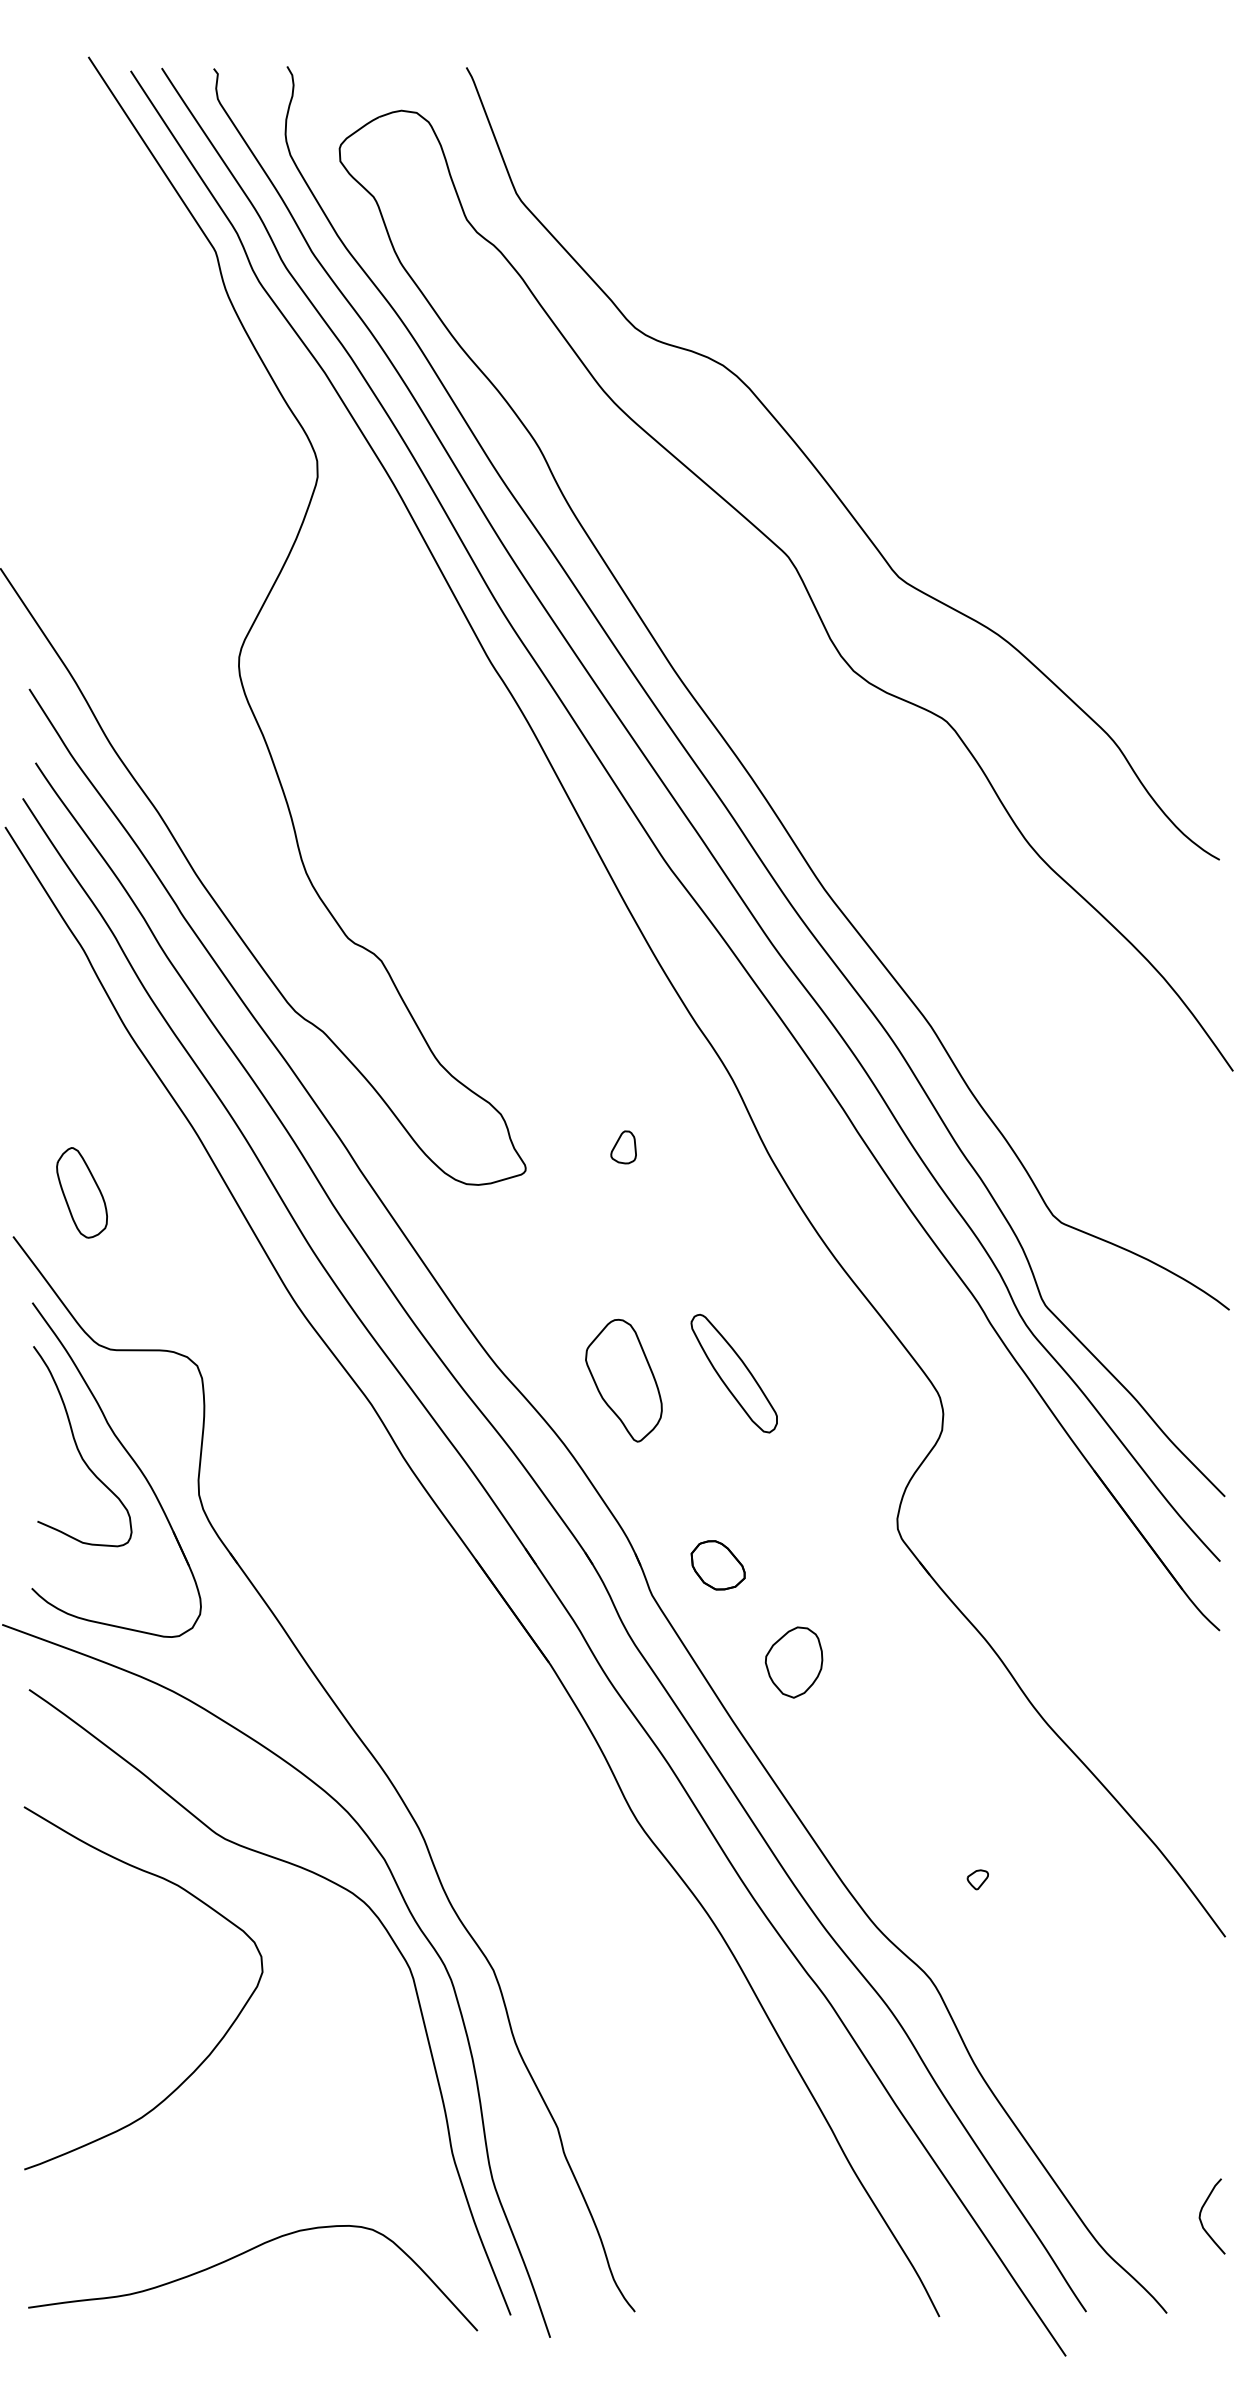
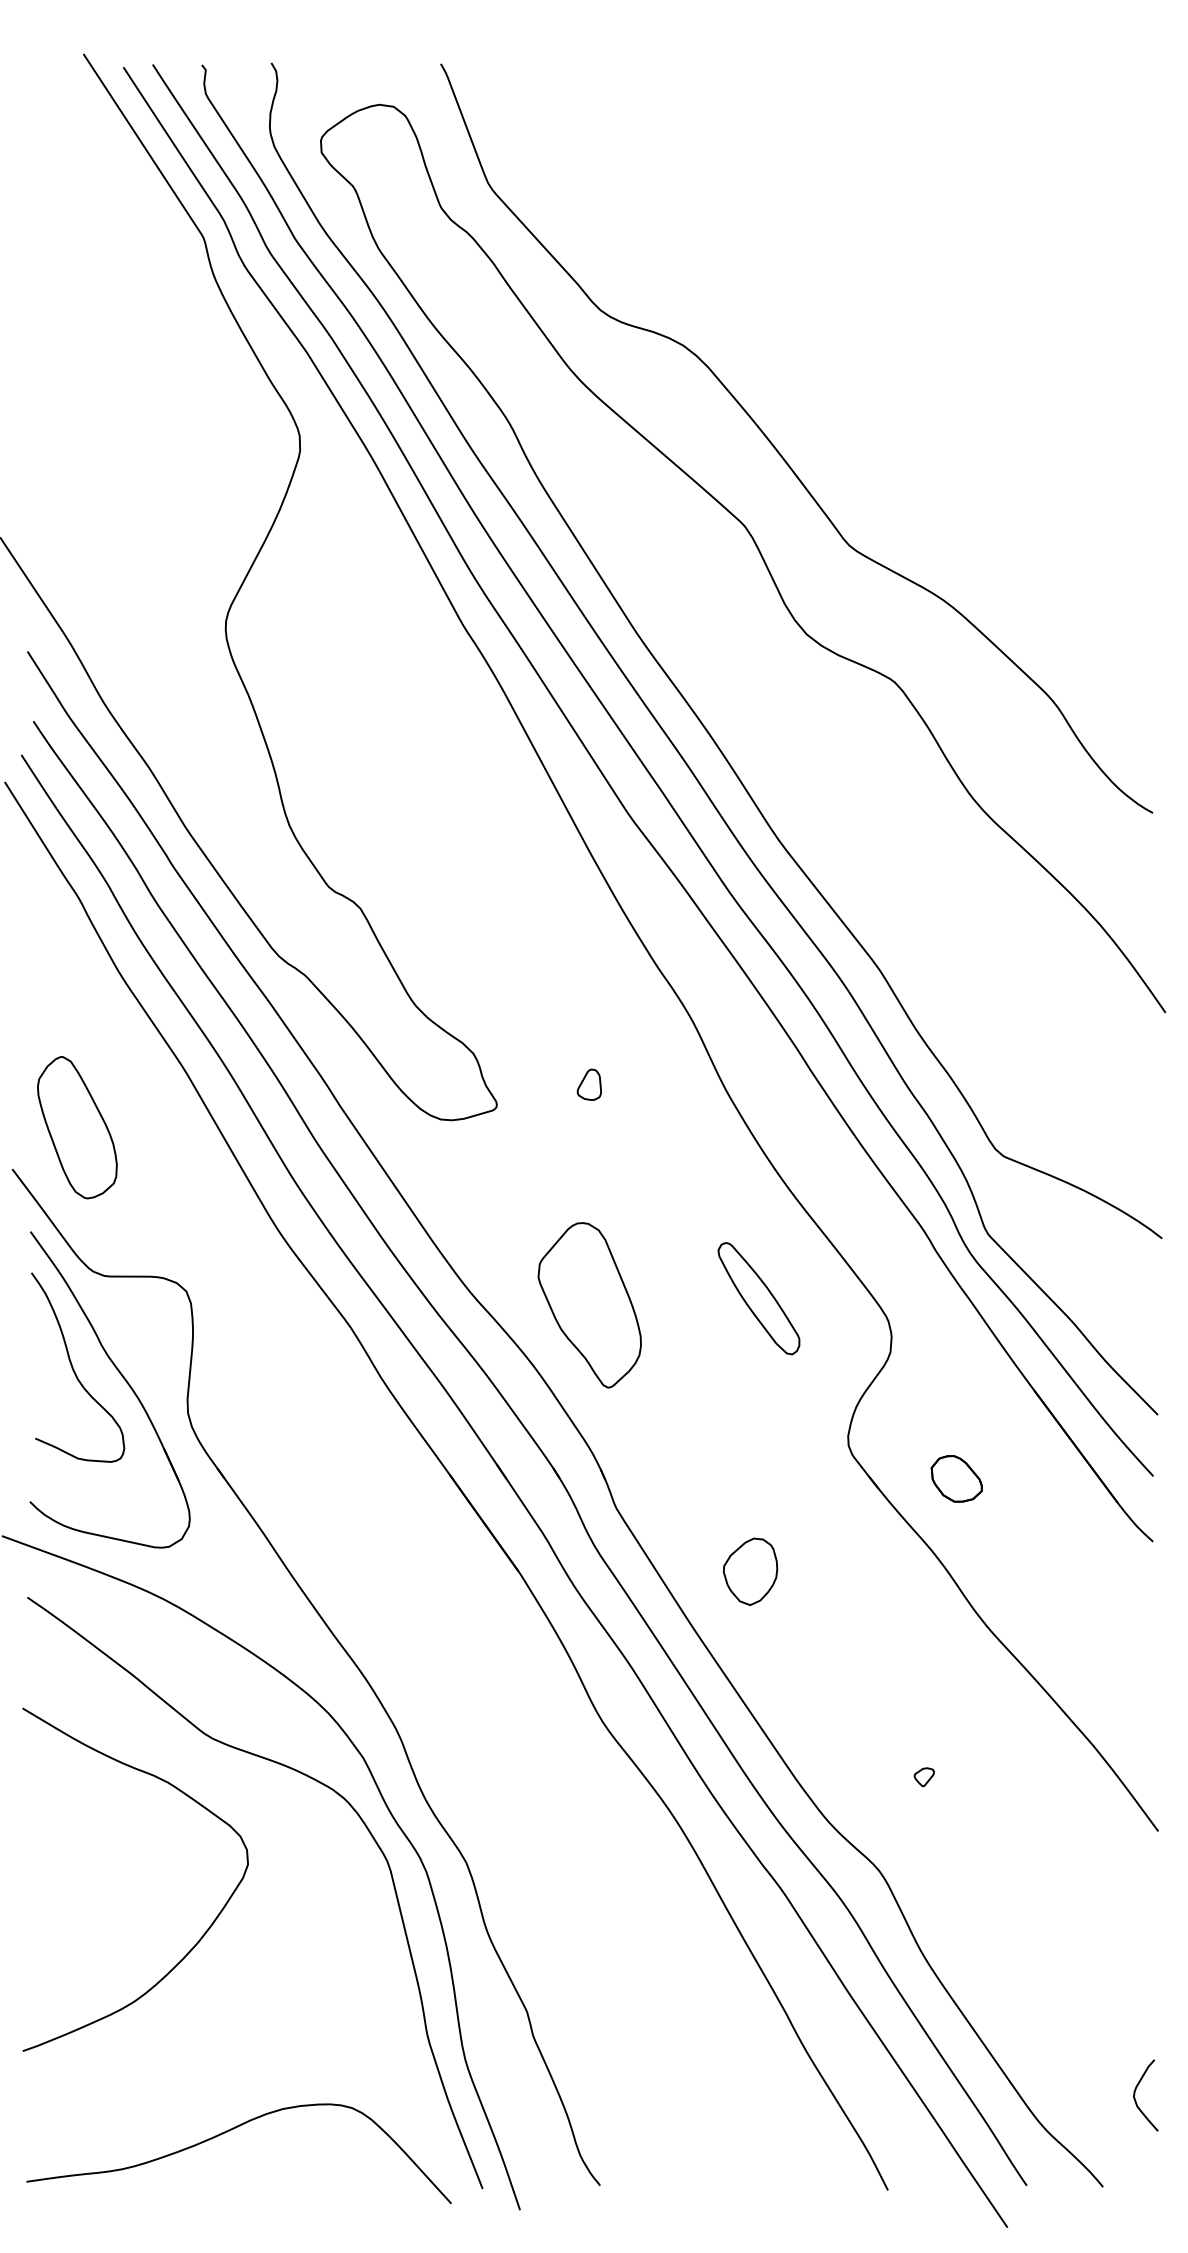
part: (82, 1192) -> (77, 1127), size x1.67
part: (733, 1373) -> (758, 1298), moved
part: (623, 1380) -> (589, 1305), size x1.43
part: (717, 1564) -> (956, 1478), moved

